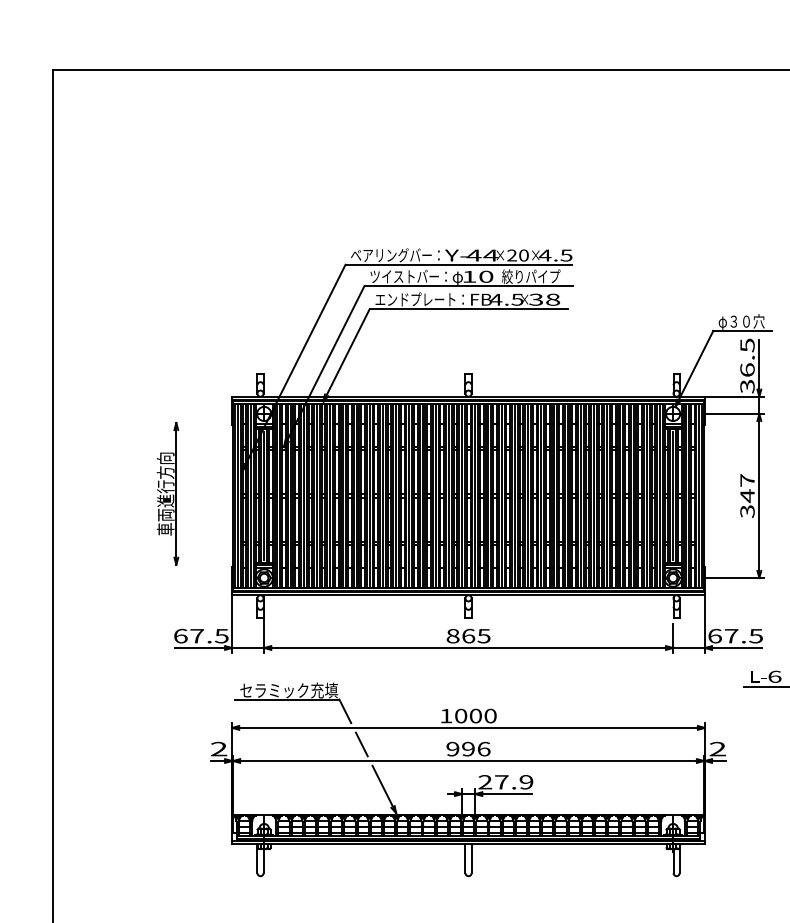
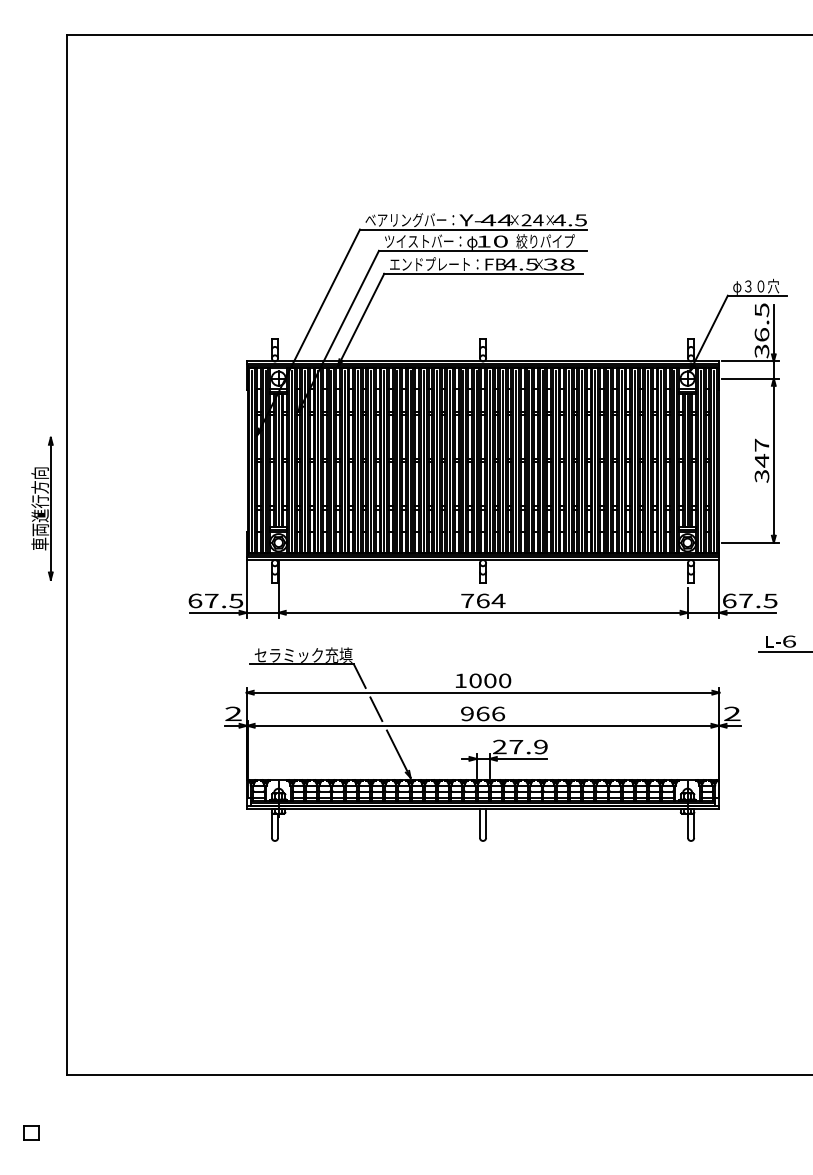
text: (524, 255) -> (538, 220), 20 -> 24
part: (168, 493) -> (42, 508), moved
text: (469, 635) -> (483, 600), 865 -> 764
text: (468, 748) -> (482, 713), 996 -> 966

